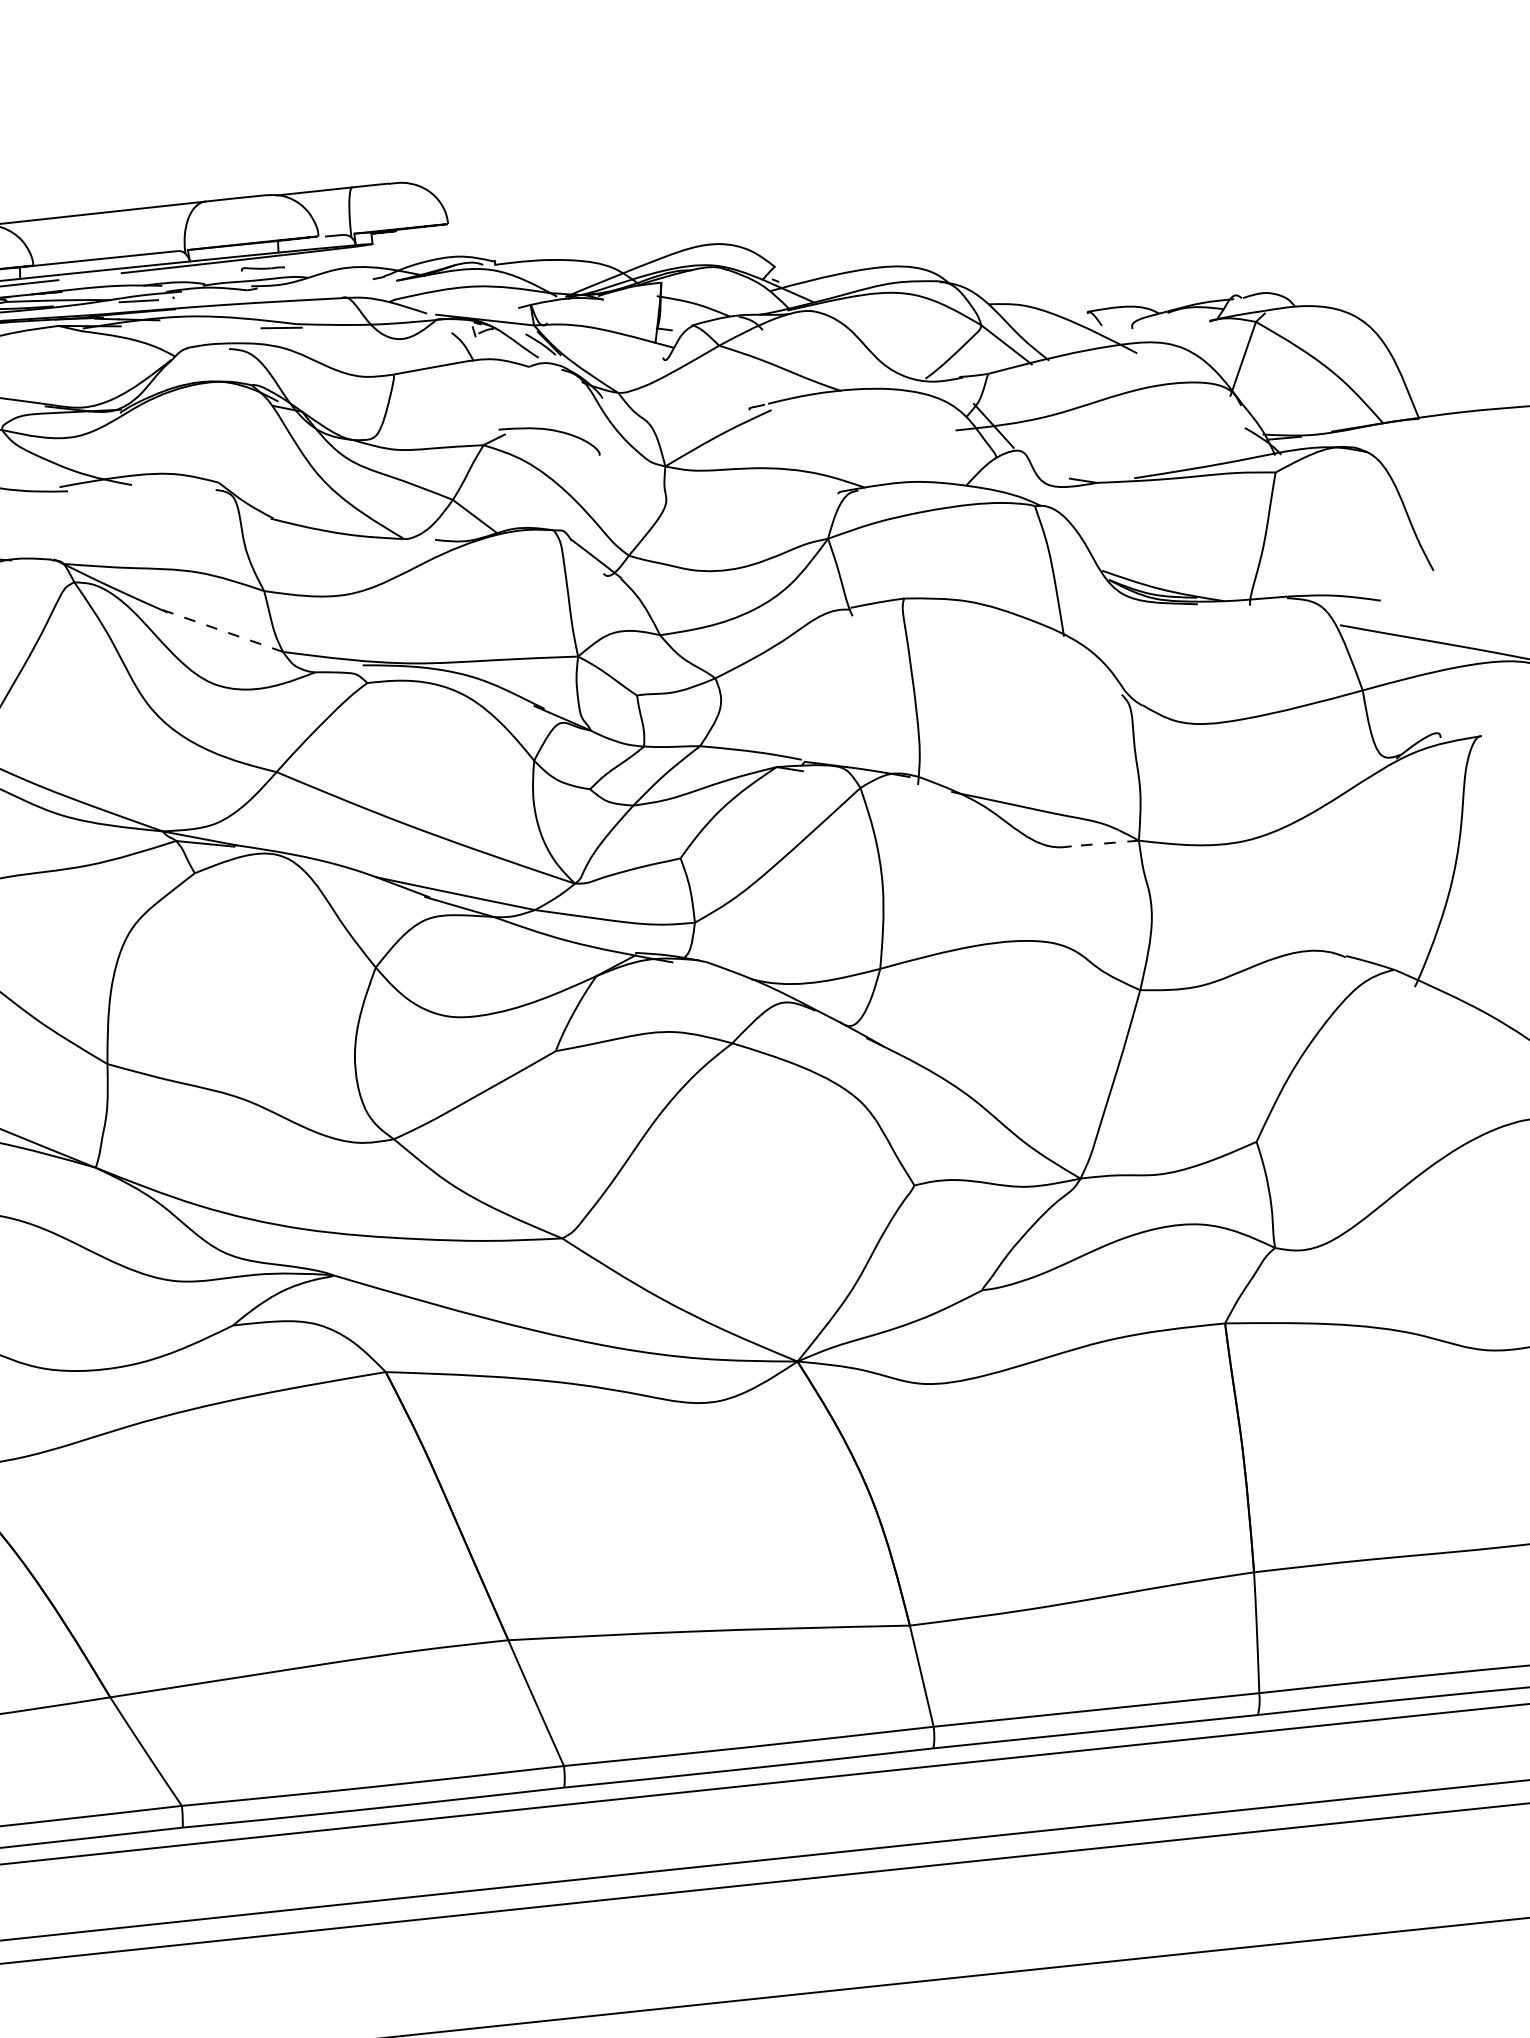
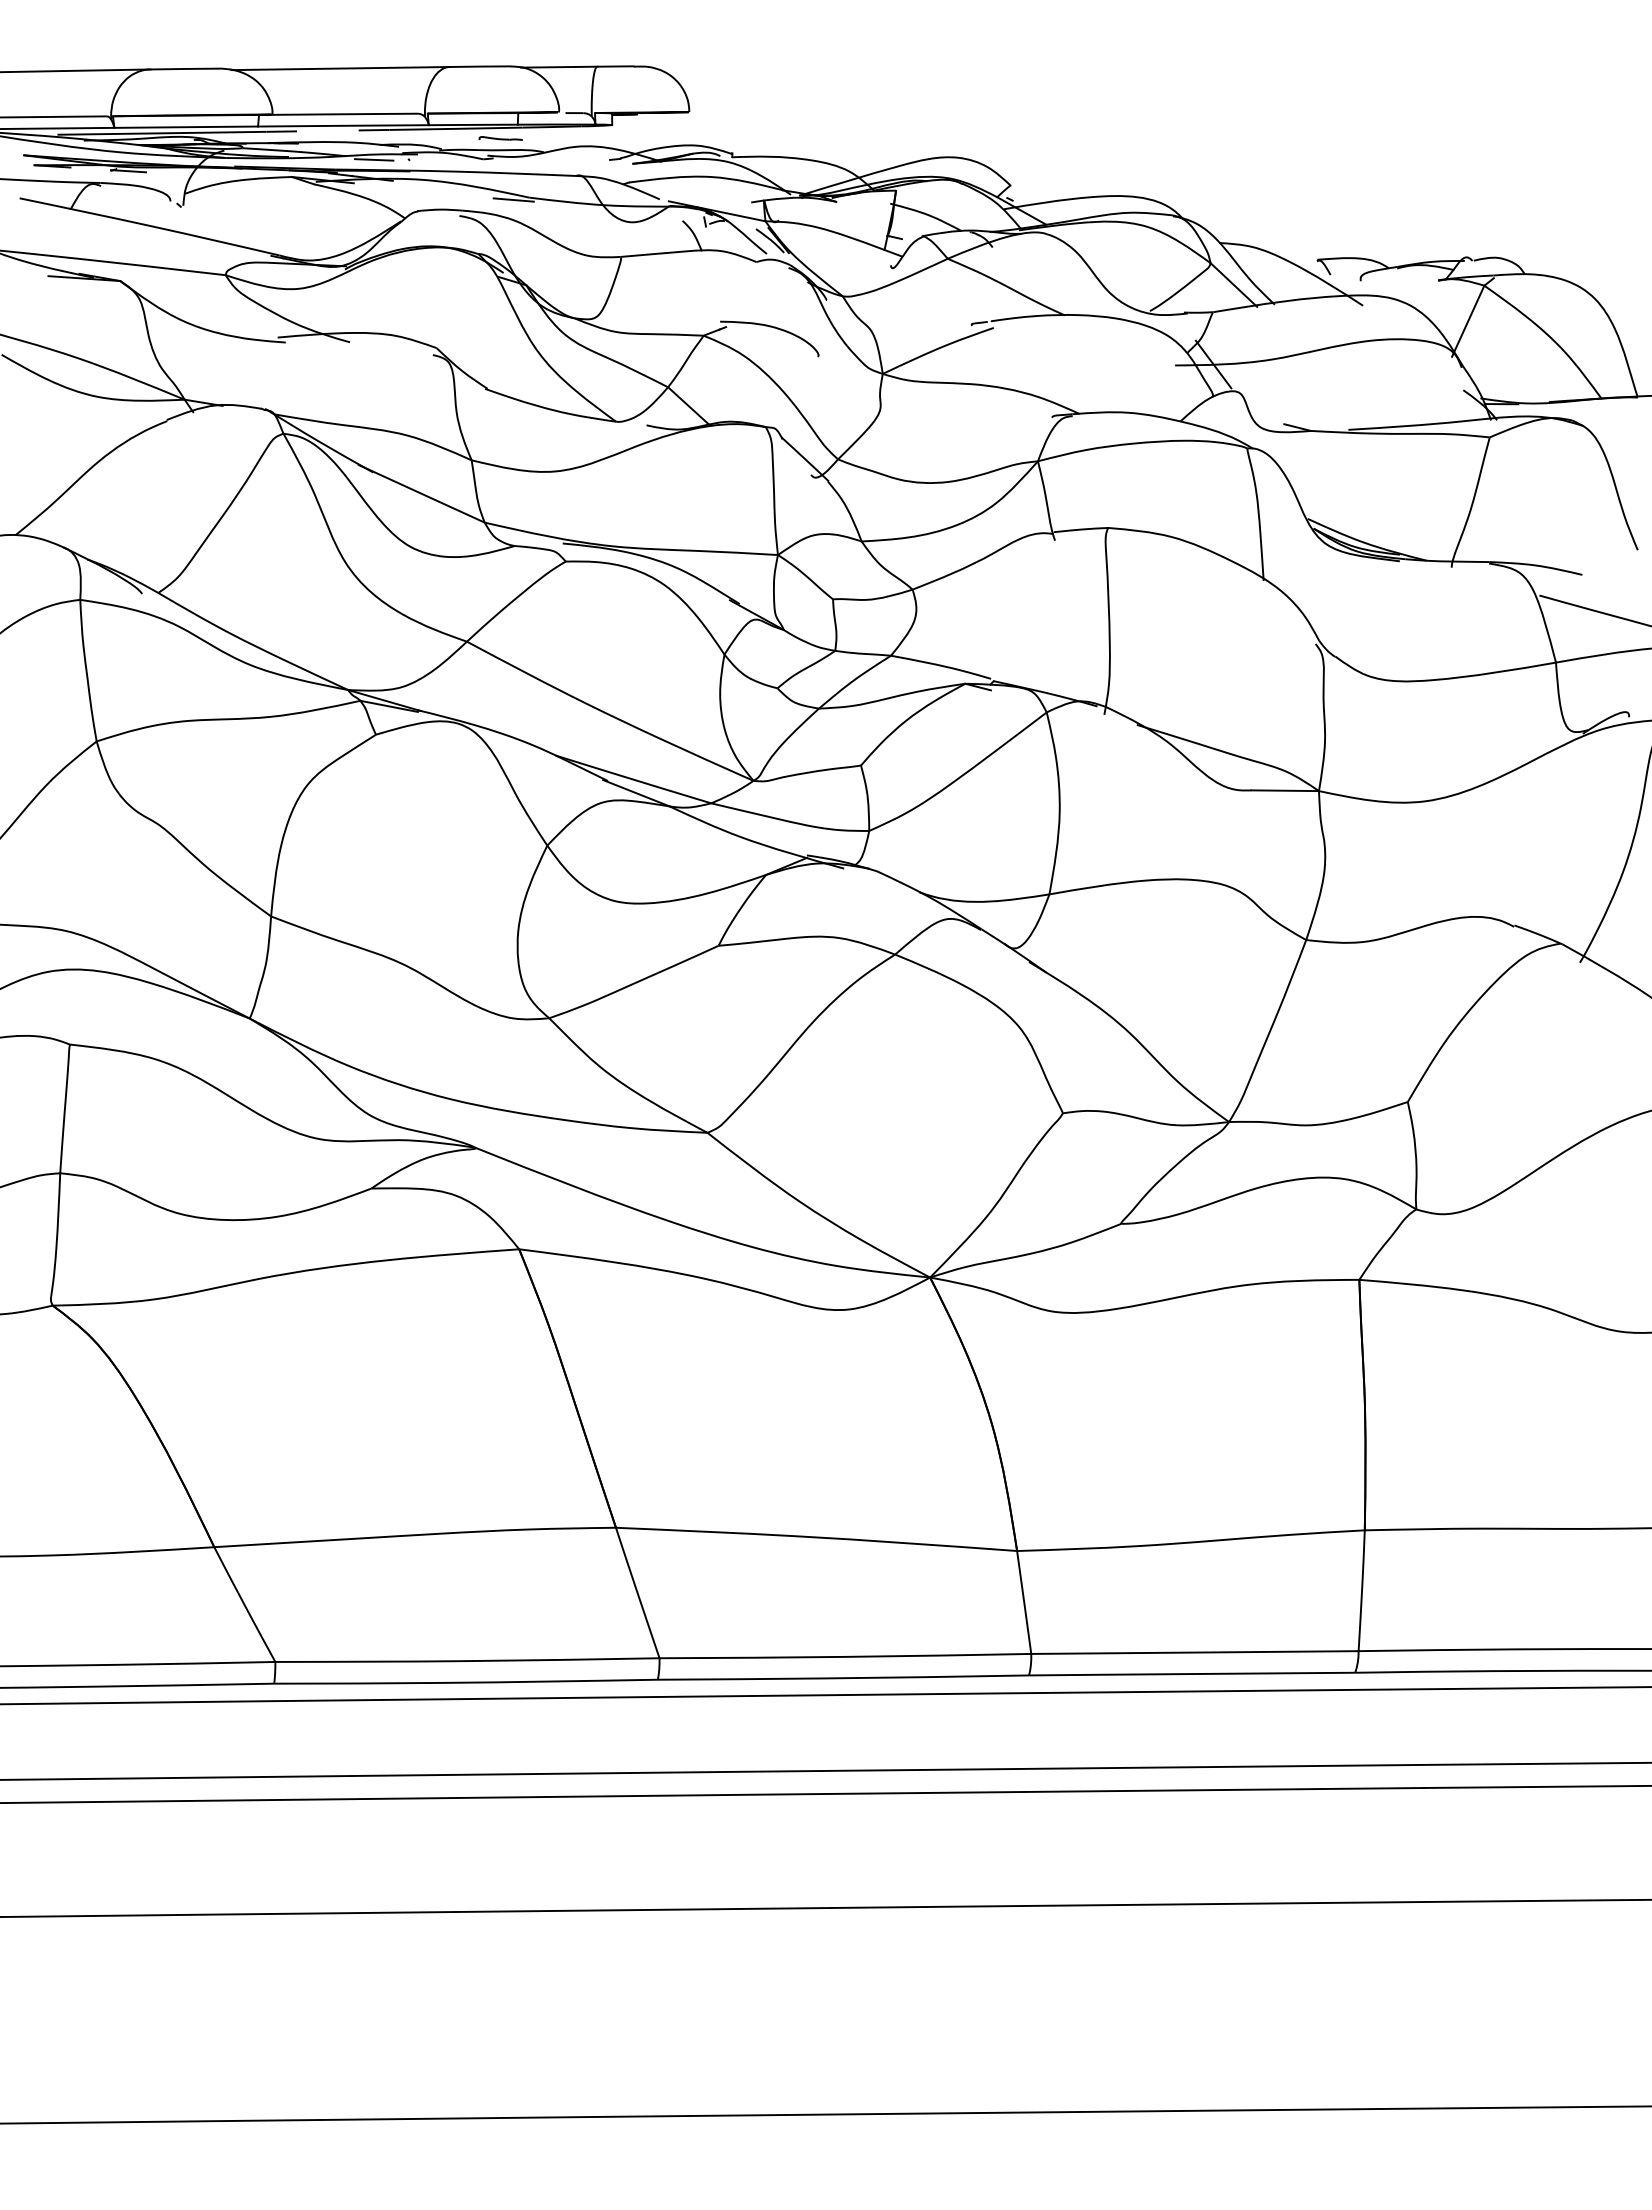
line: (217, 628) -> (421, 493), dashed -> solid
line: (1105, 843) -> (1285, 790), dashed -> solid

